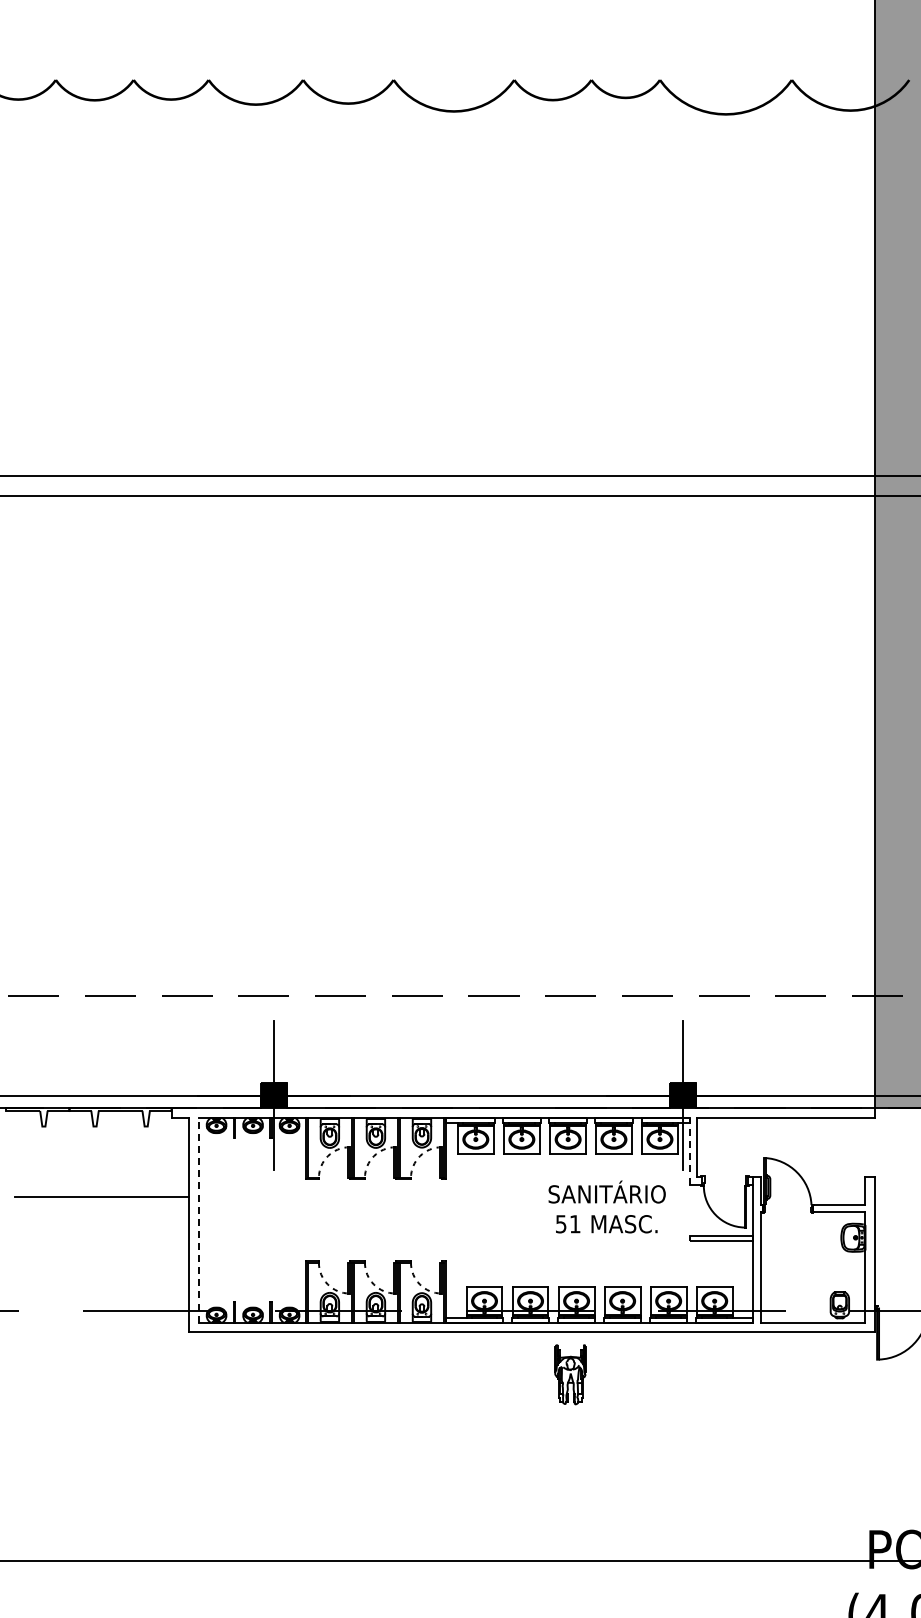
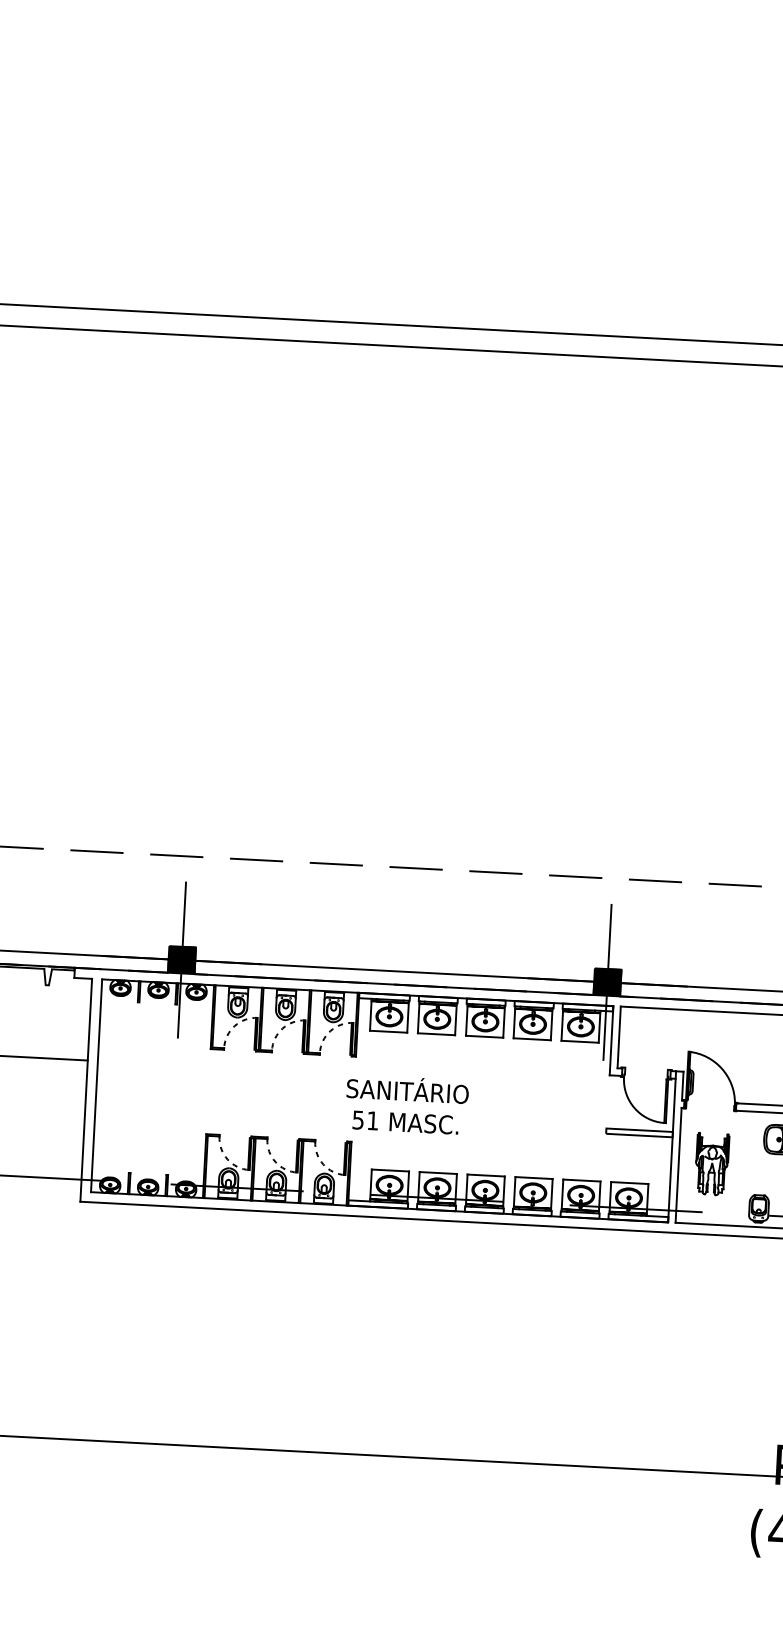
line: (690, 1150) -> (612, 1039), dashed -> solid
text: (606, 1206) -> (406, 1104), moved
line: (198, 1219) -> (96, 1084), dashed -> solid
part: (570, 1374) -> (711, 1164), moved

